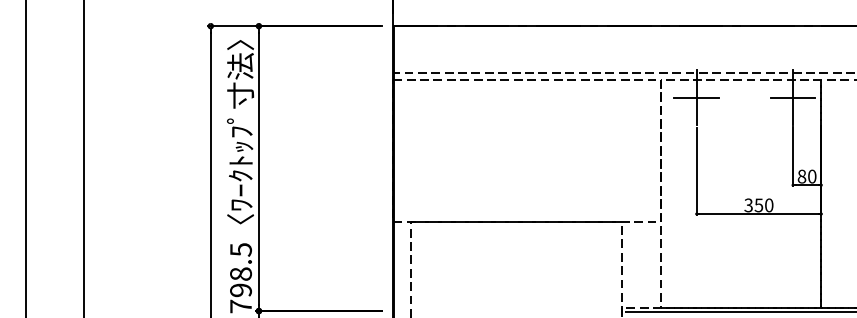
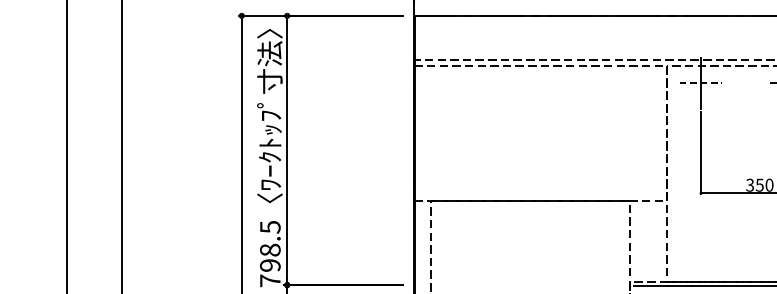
line: (697, 97) -> (701, 83), solid -> dashed

